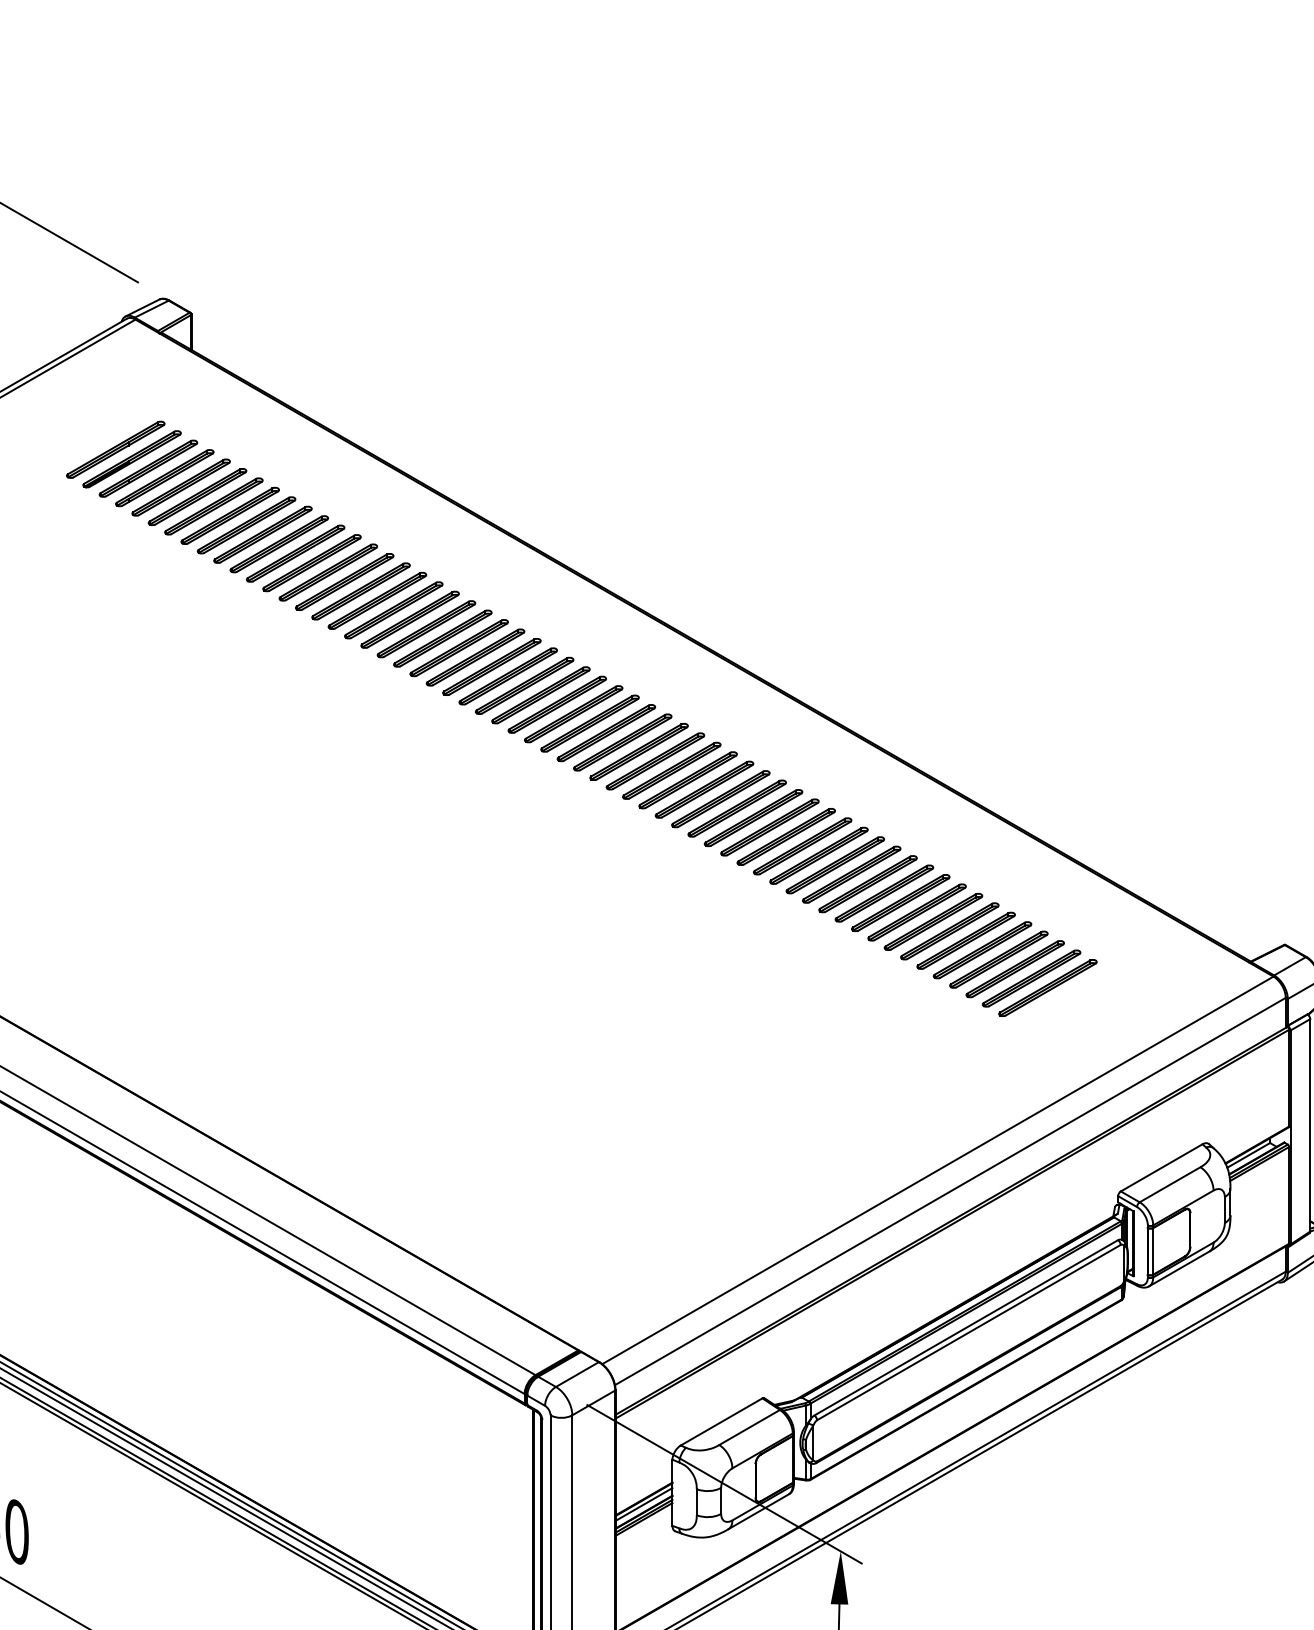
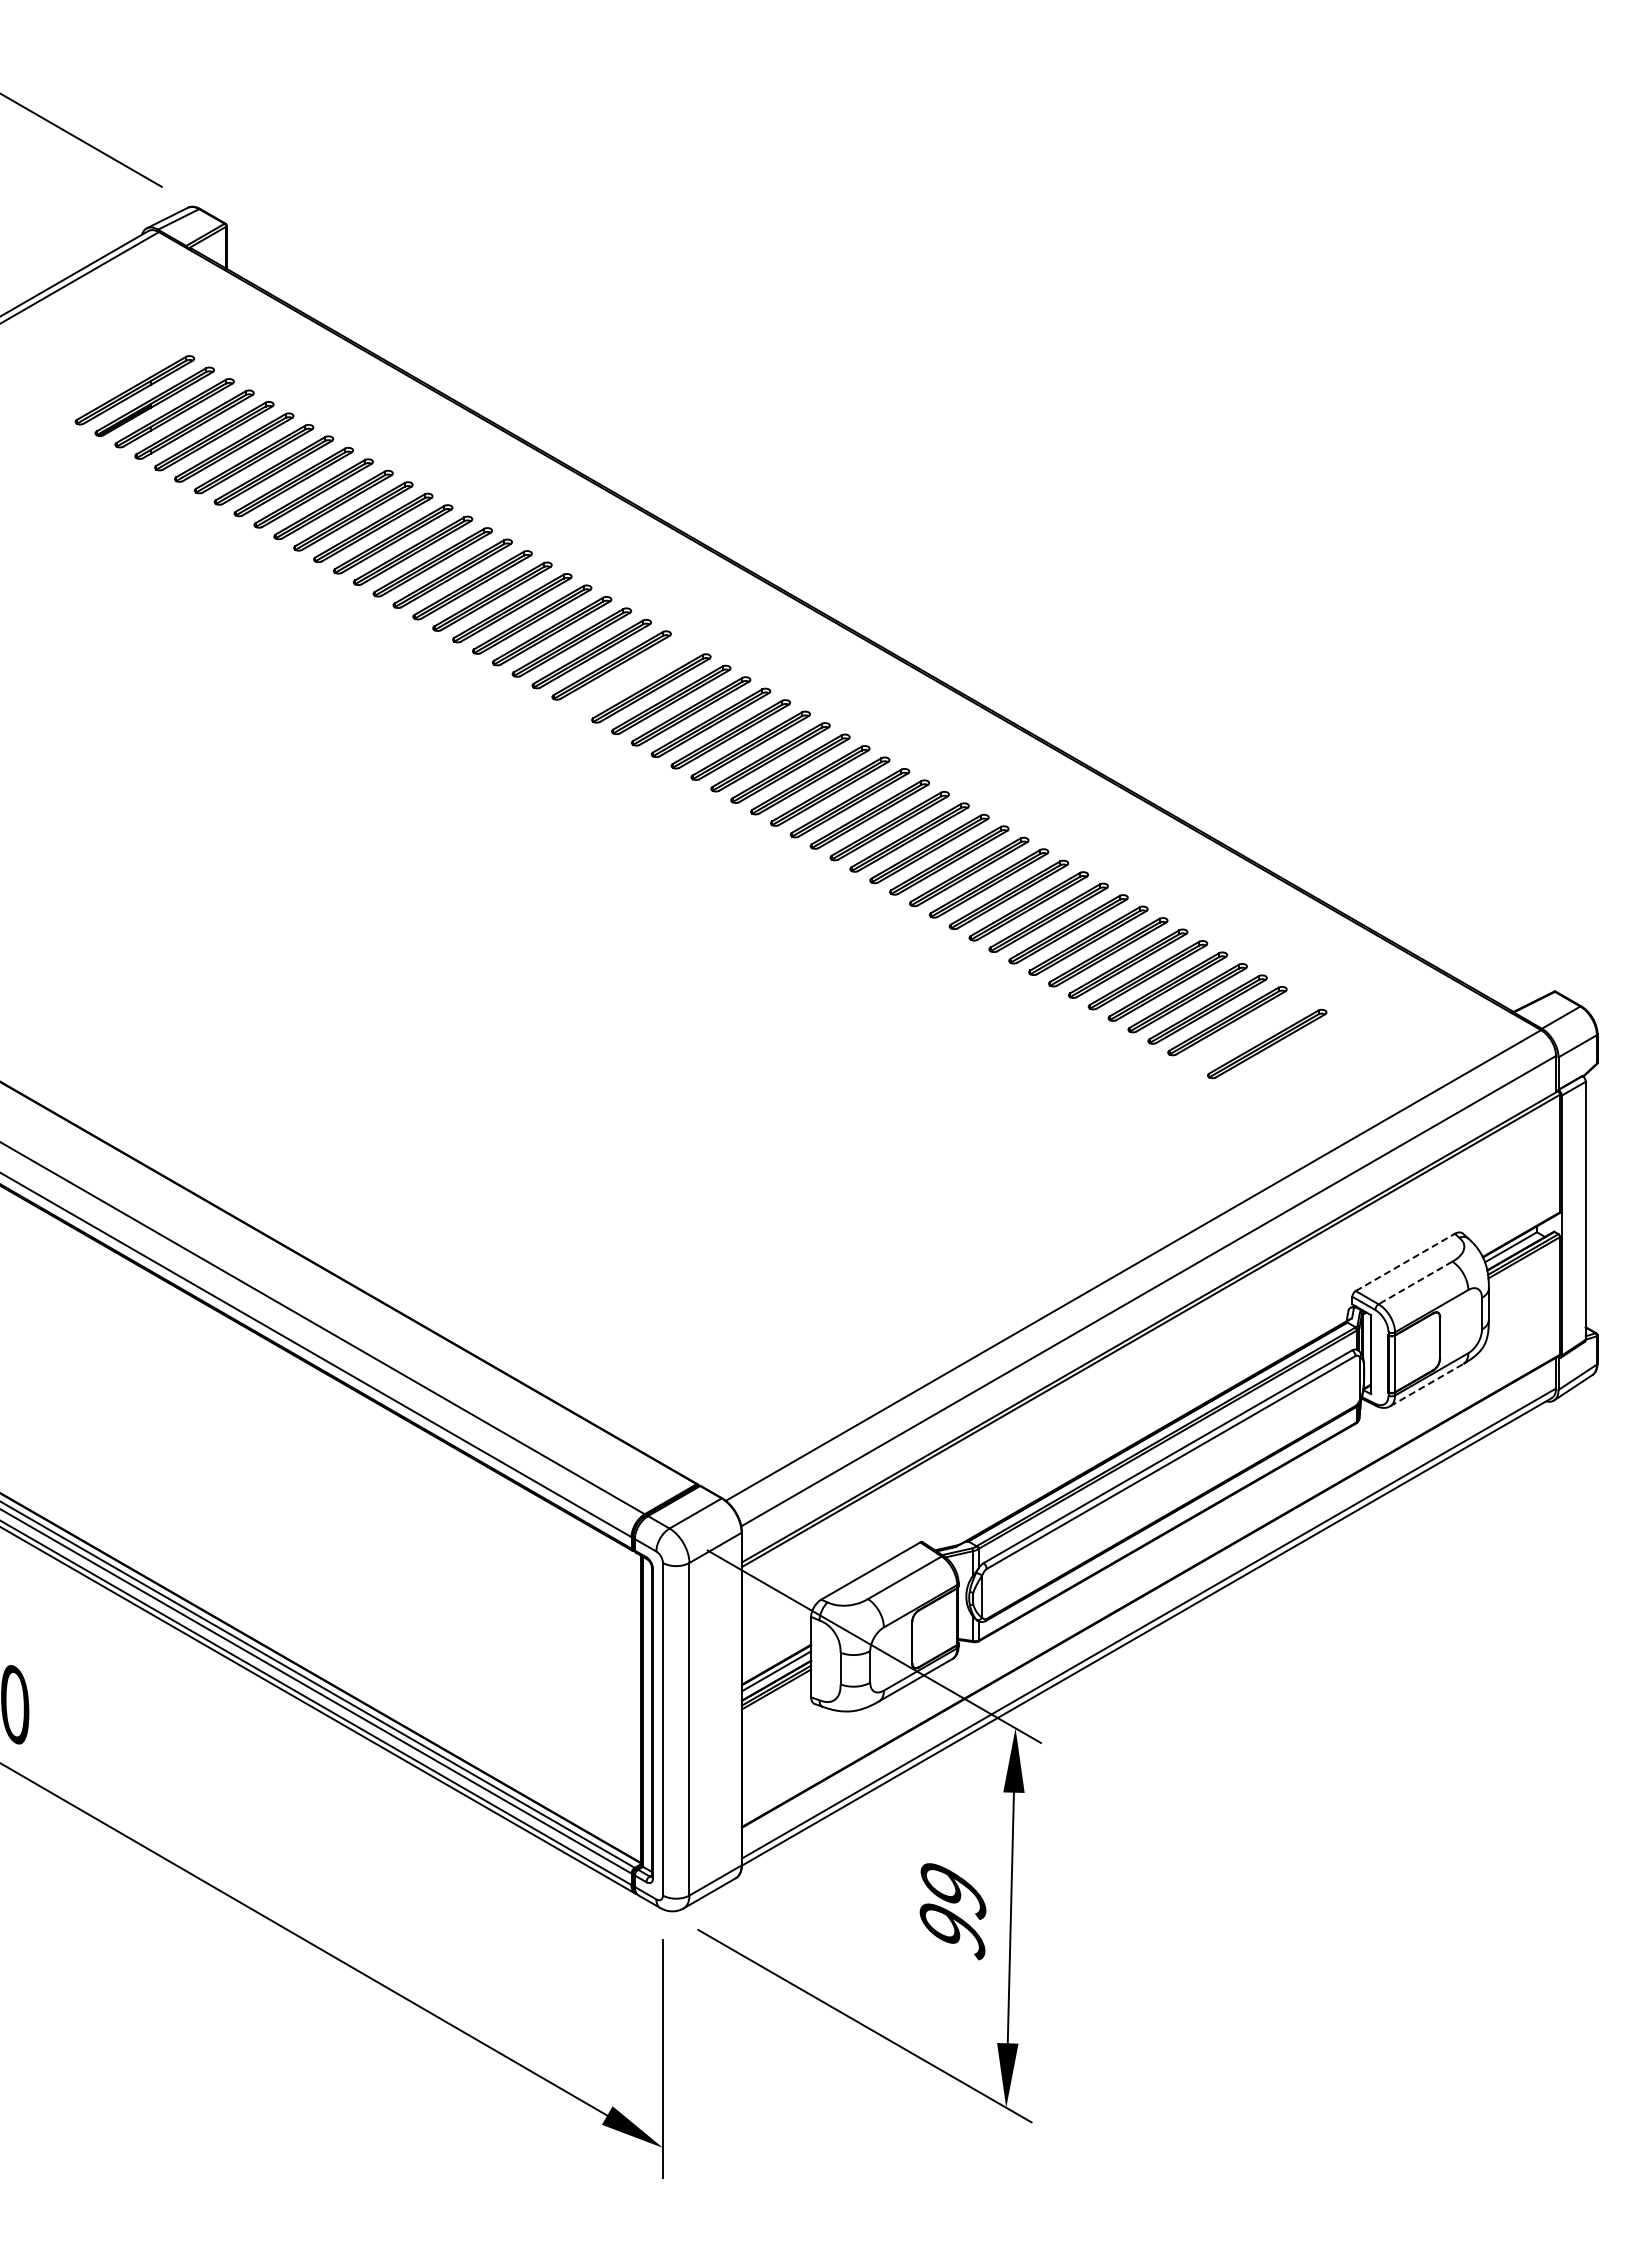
part: (524, 685) -> (631, 676), removed
part: (1031, 978) -> (1247, 1032), removed
line: (1161, 1167) -> (1405, 1262), solid -> dashed
line: (1170, 1184) -> (1415, 1282), solid -> dashed
line: (1179, 1268) -> (1427, 1384), solid -> dashed

